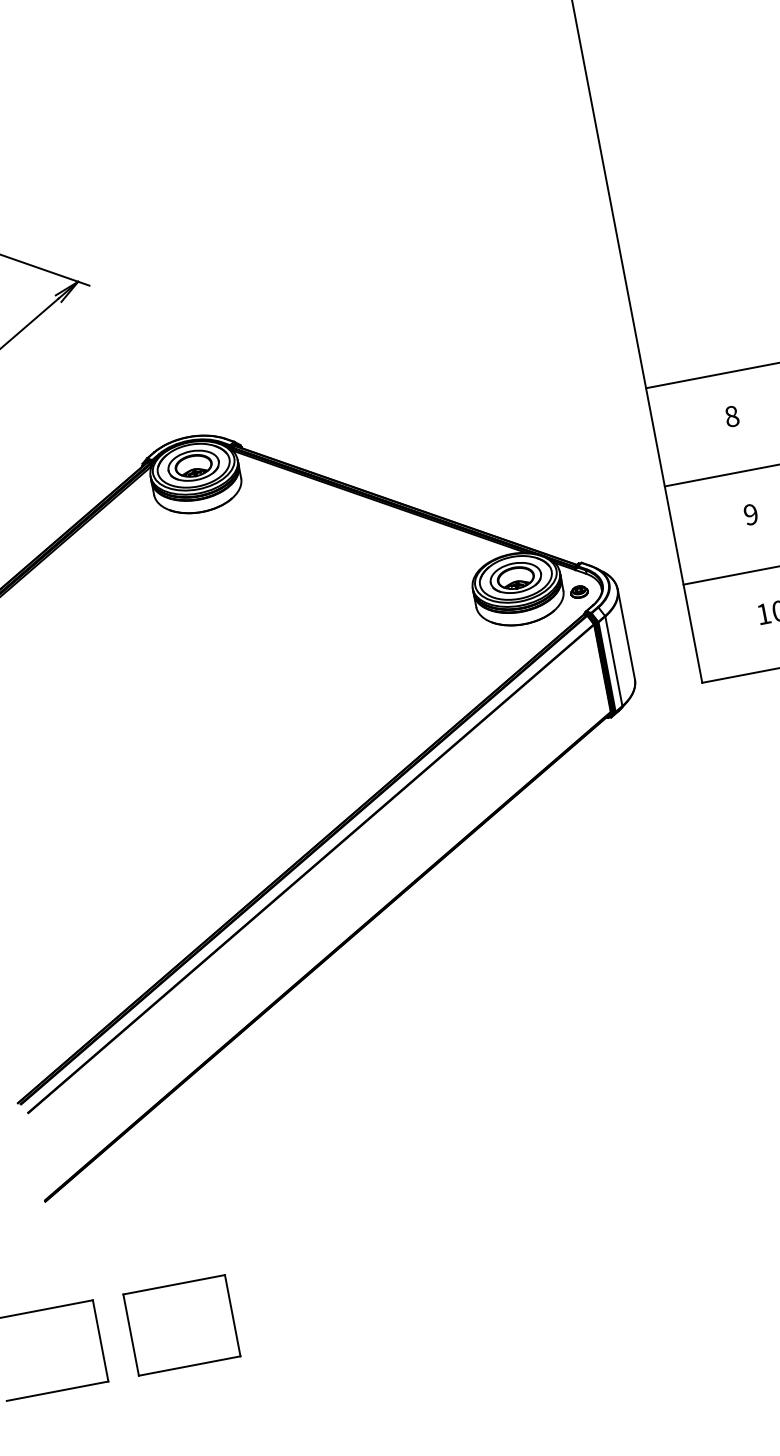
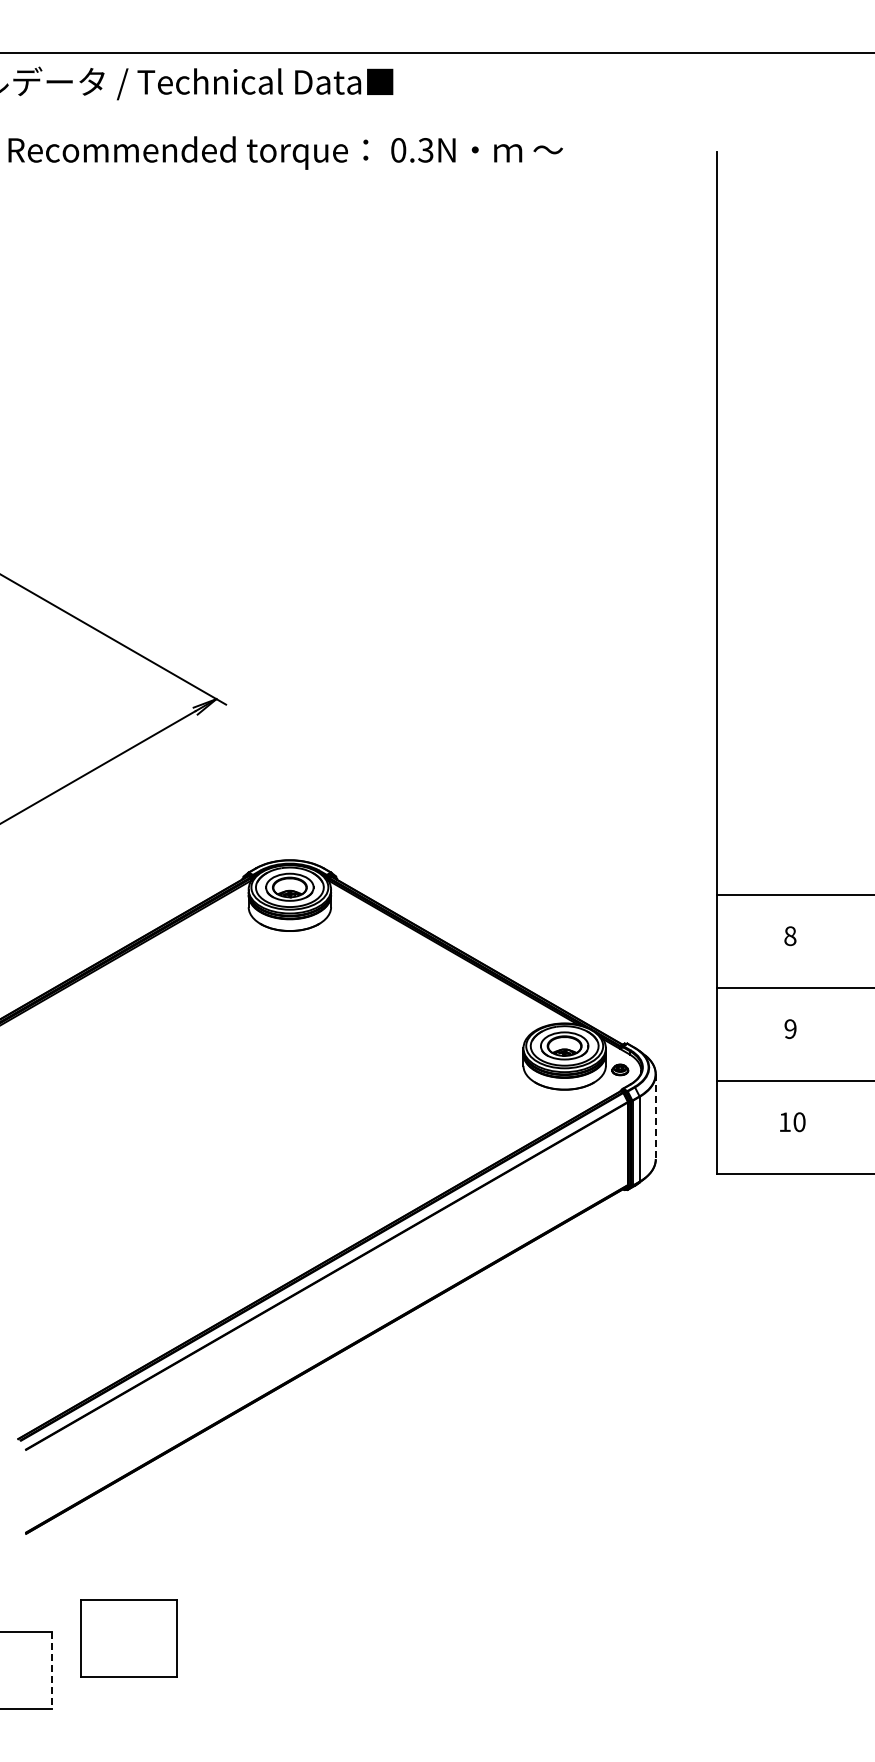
line: (626, 635) -> (655, 1117), solid -> dashed
part: (180, 1325) -> (128, 1638), moved
line: (100, 1341) -> (52, 1671), solid -> dashed

